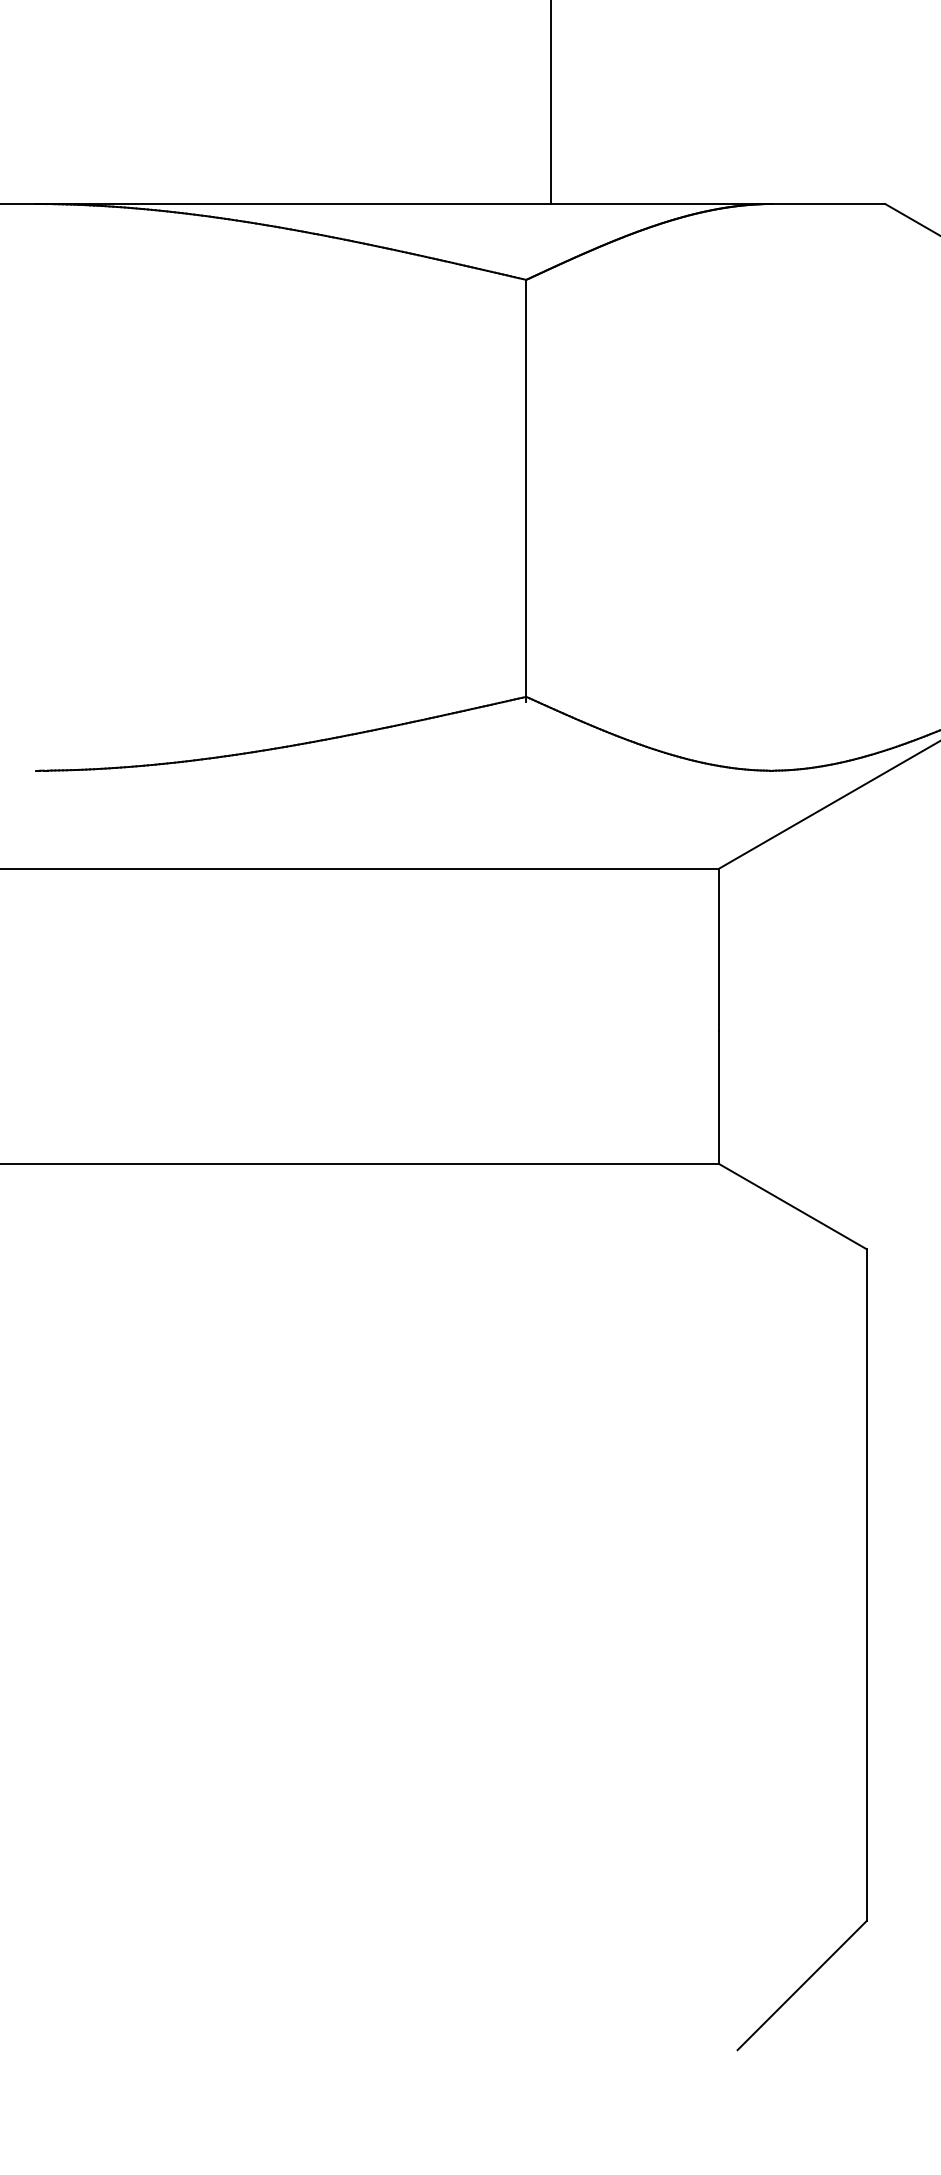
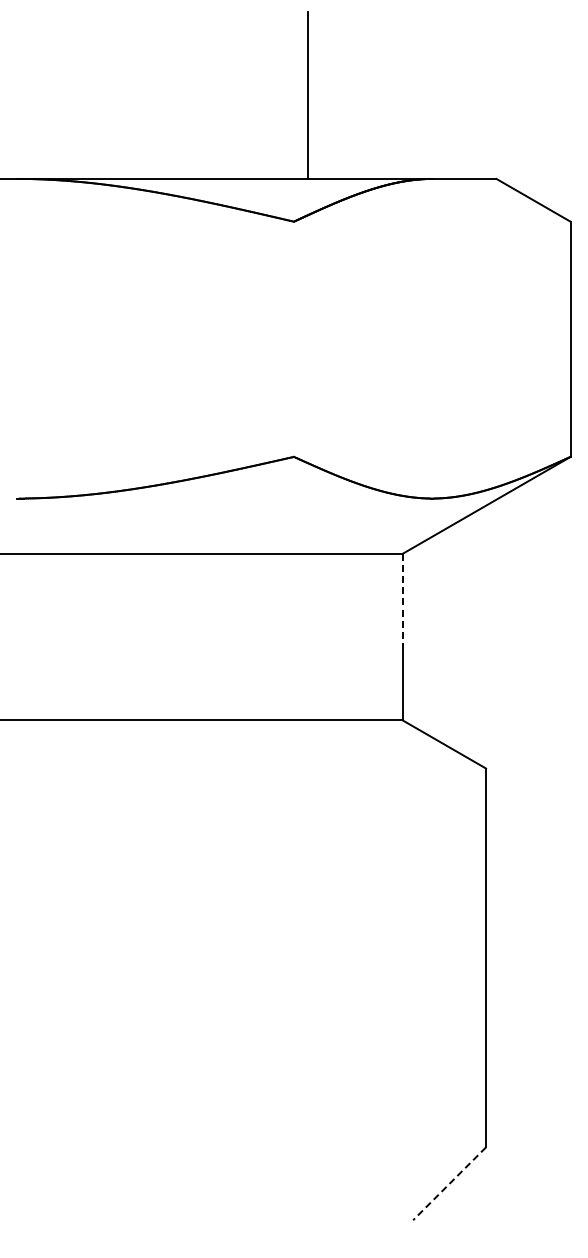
line: (525, 490) -> (293, 340), removed
line: (718, 949) -> (402, 599), solid -> dashed
line: (802, 1984) -> (449, 1183), solid -> dashed

